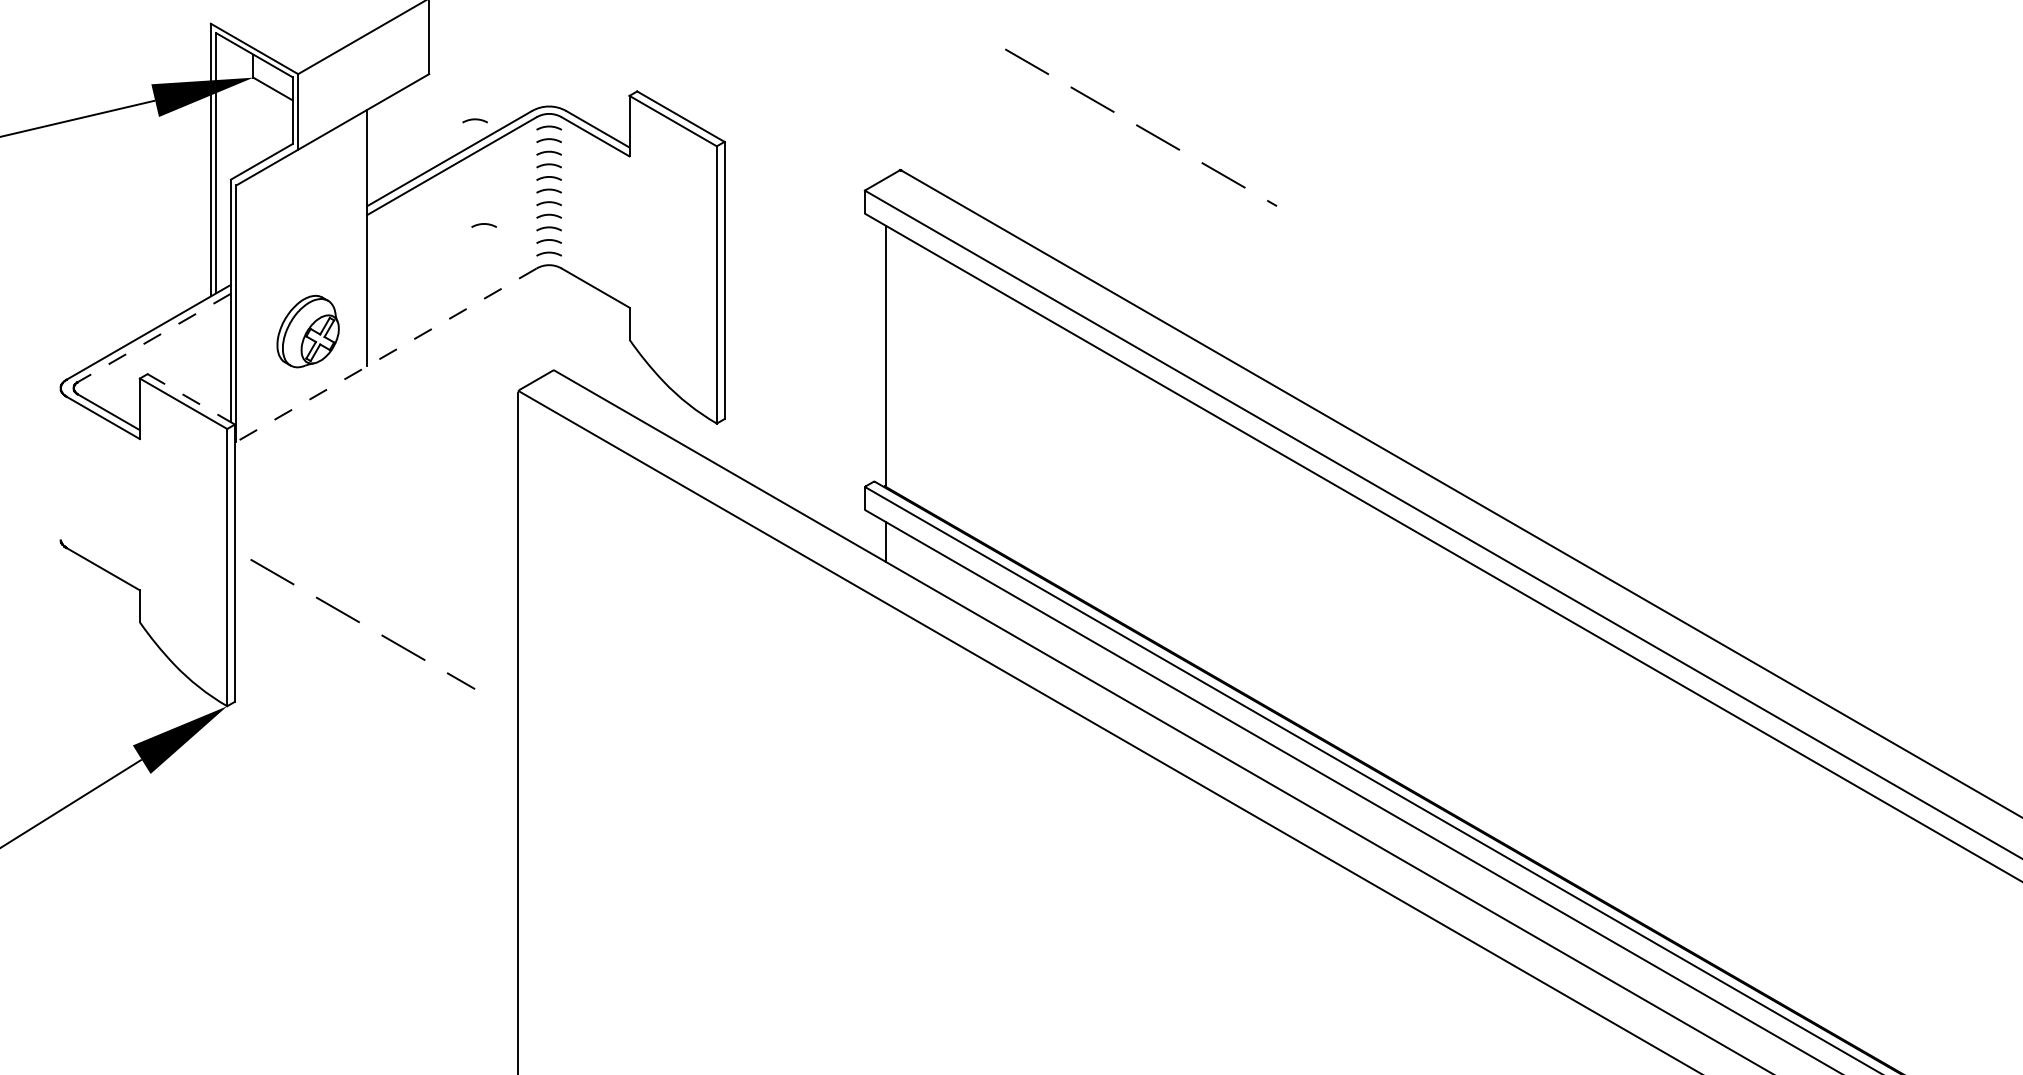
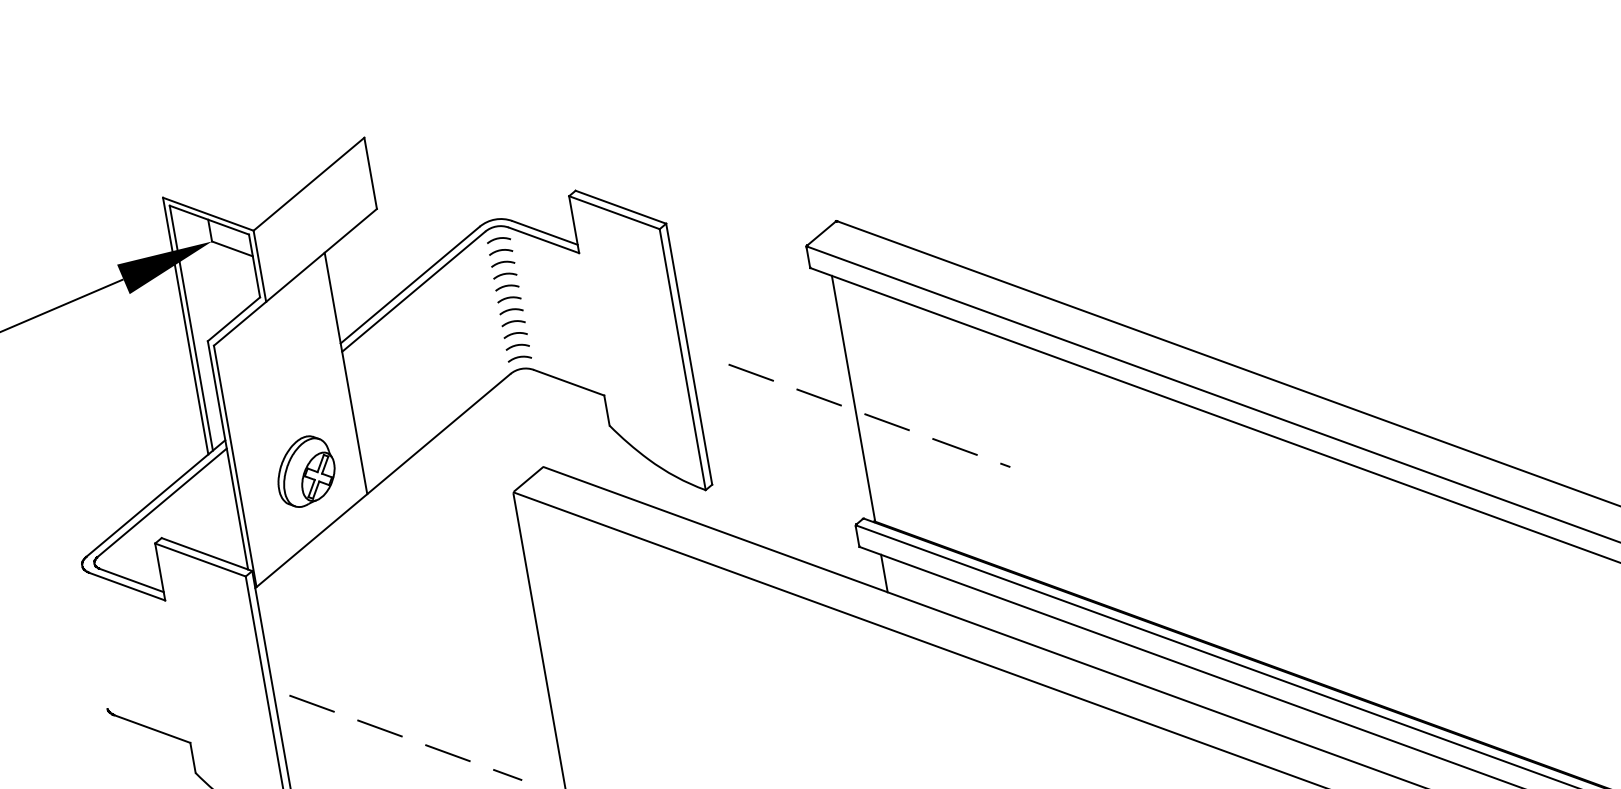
arc: (474, 120) -> (427, 245), removed
line: (1141, 127) -> (869, 415), moved
arc: (483, 224) -> (453, 341), removed
line: (154, 338) -> (162, 503), dashed -> solid
line: (385, 355) -> (382, 481), dashed -> solid
line: (191, 399) -> (207, 554), dashed -> solid

